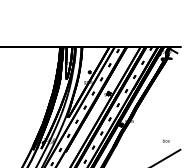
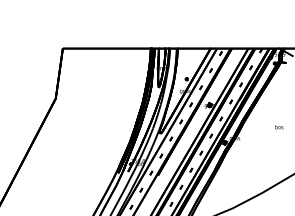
text: (166, 141) -> (279, 127), moved

